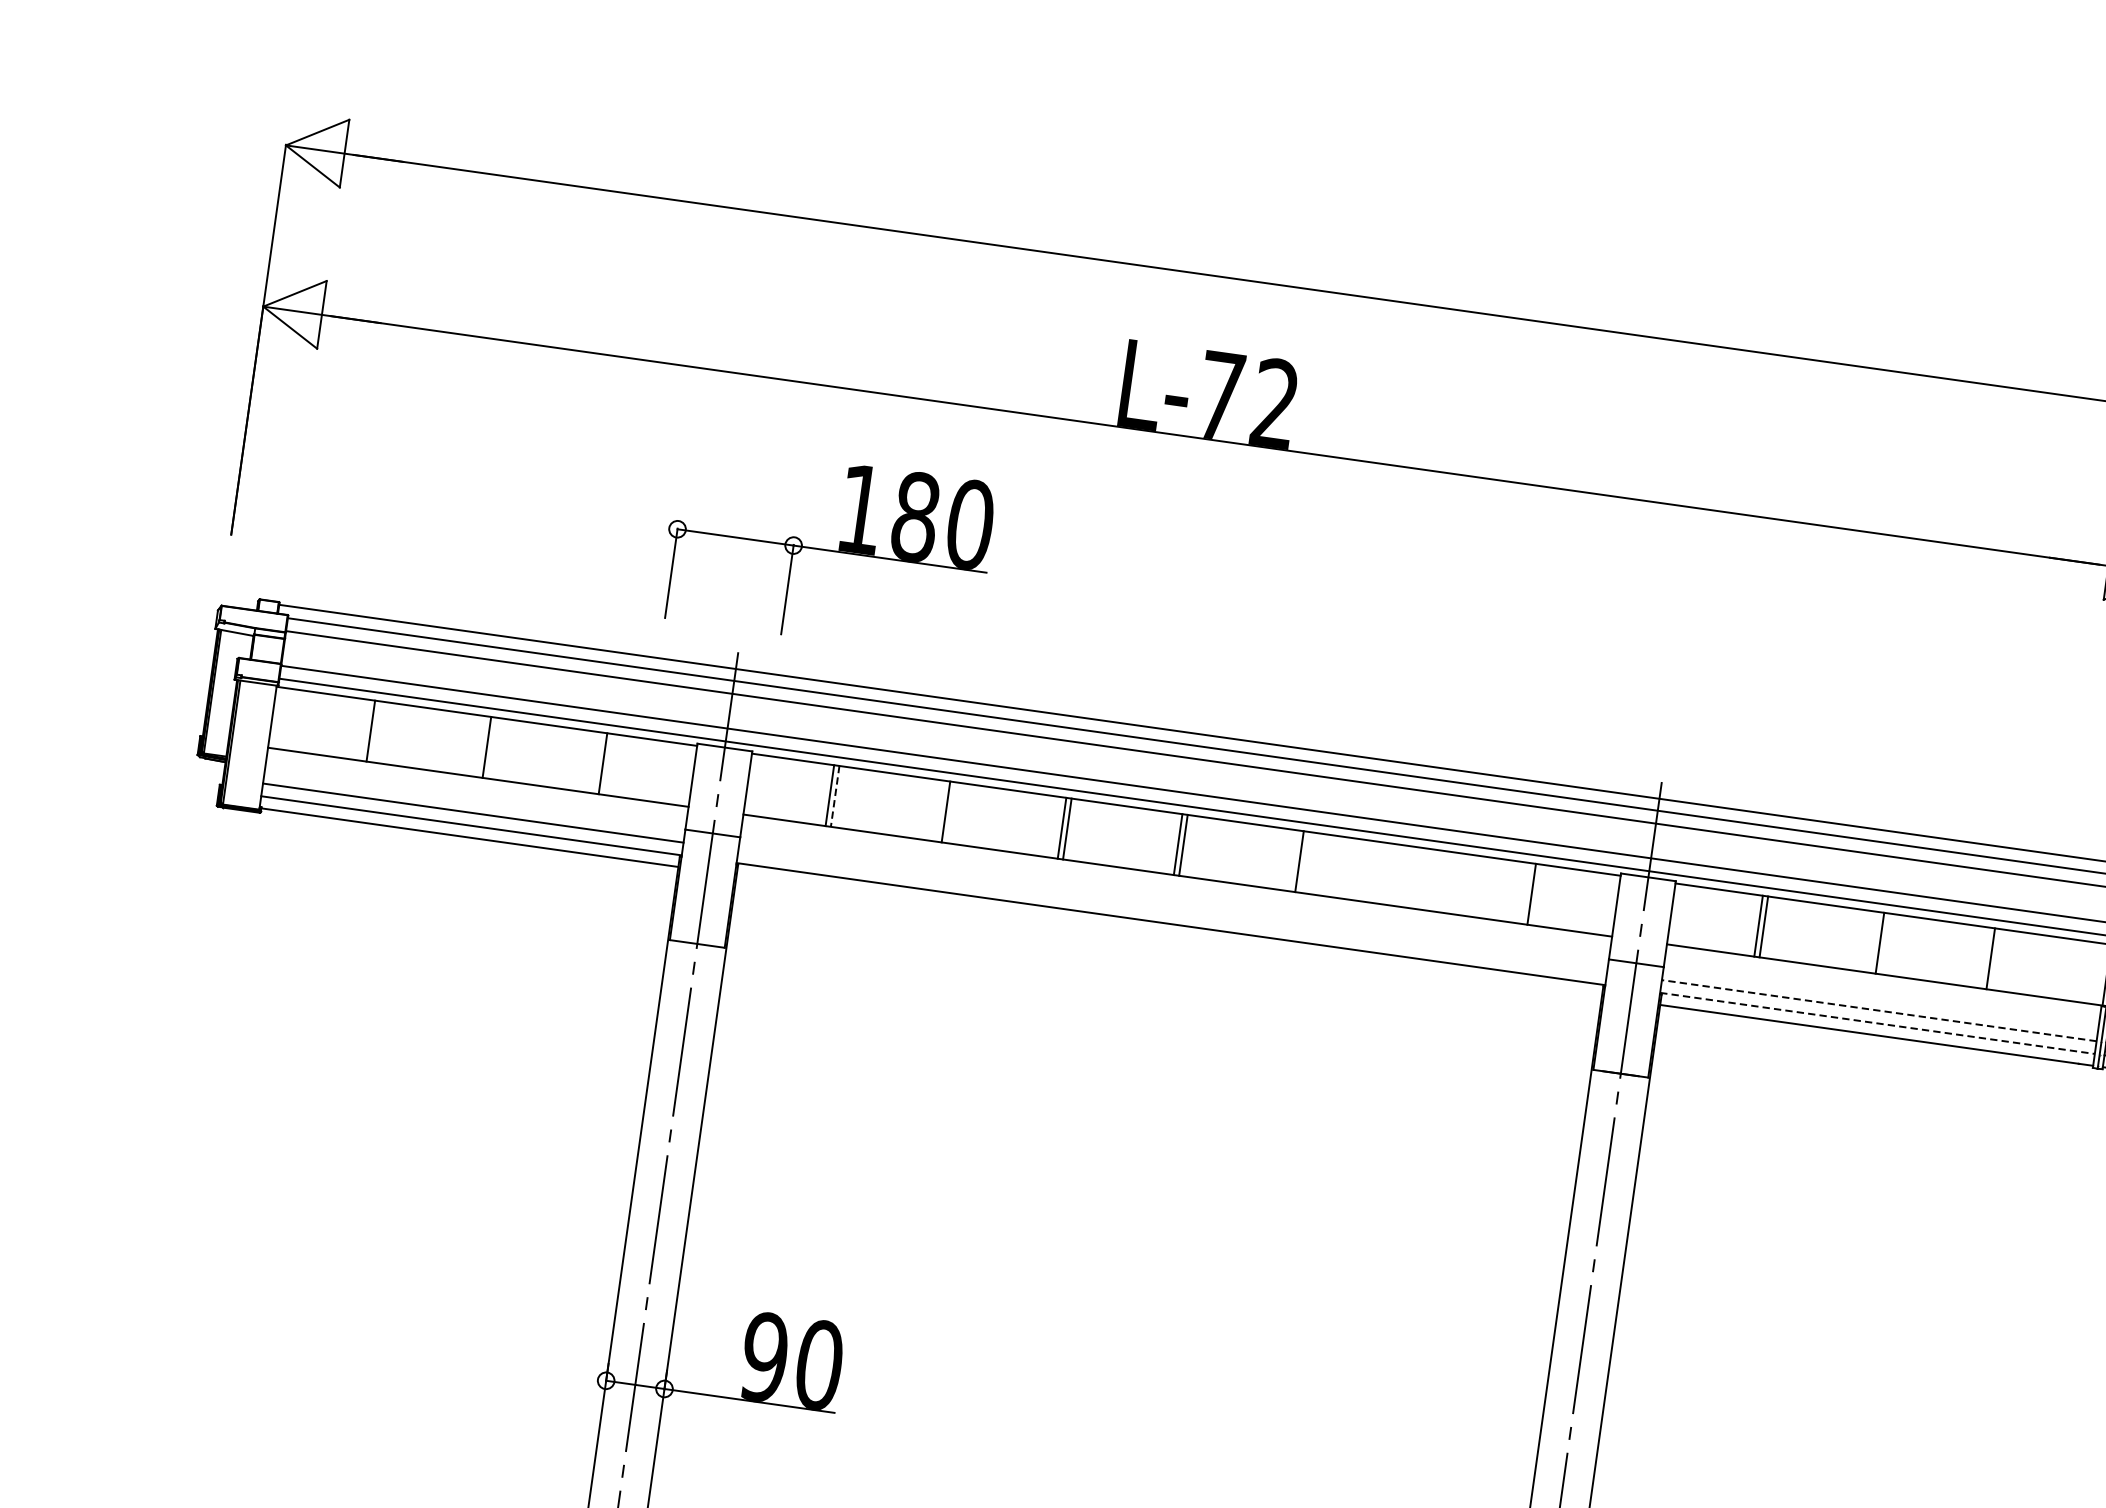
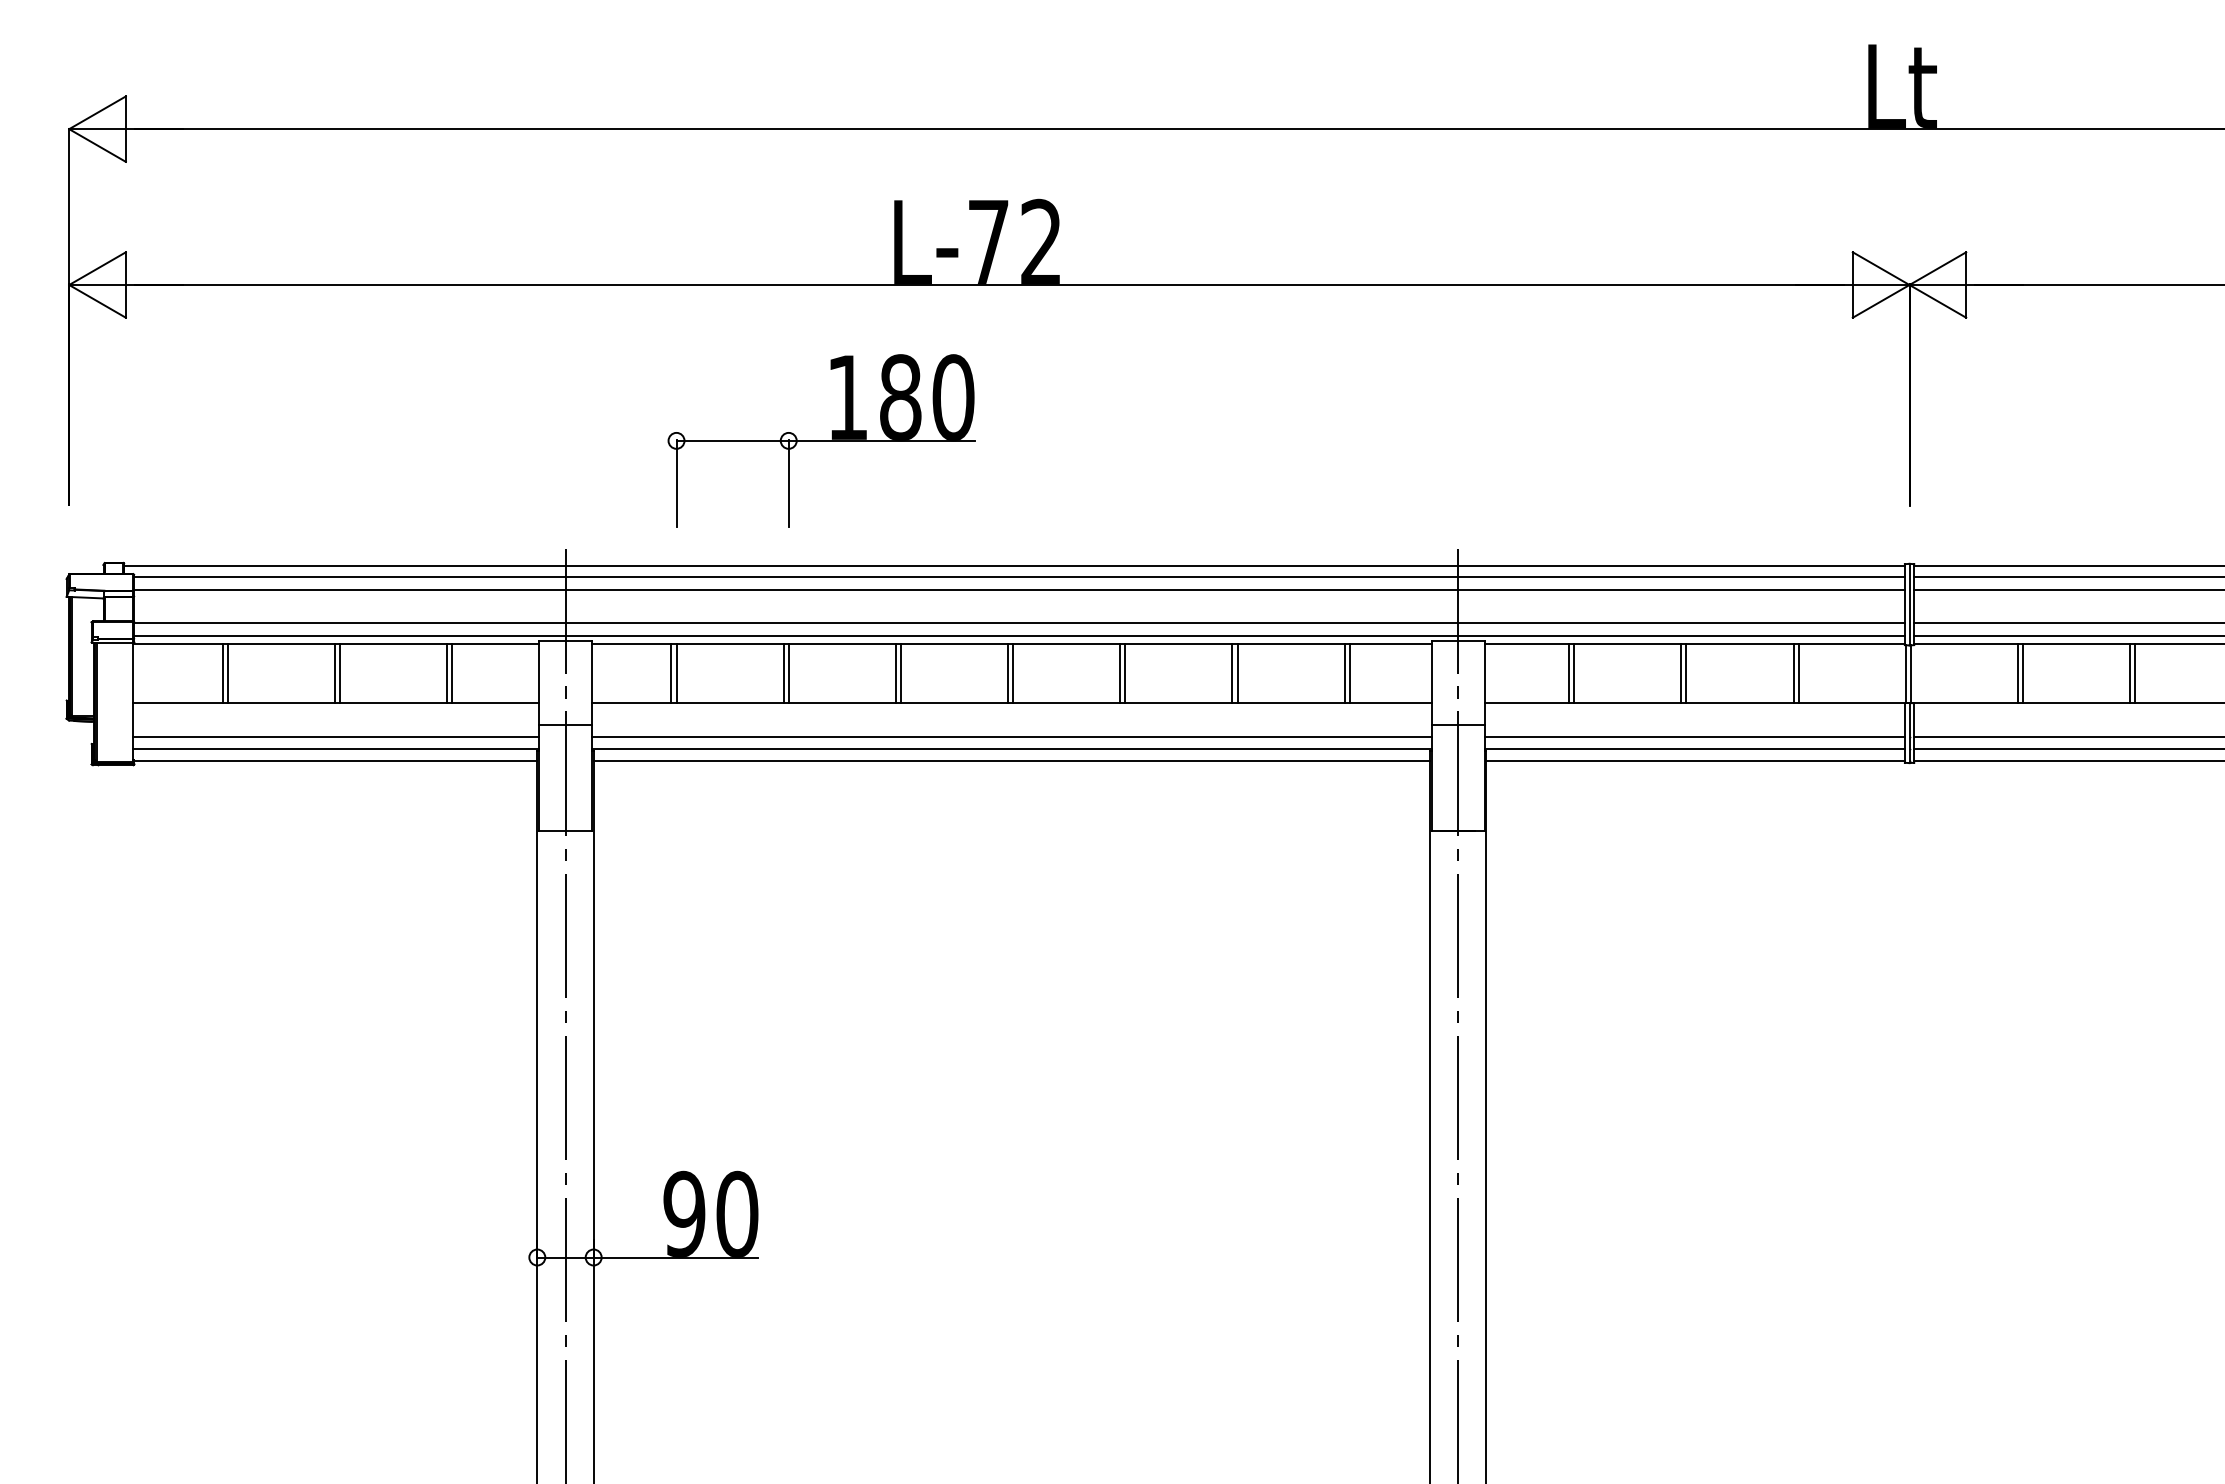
part: (827, 549) -> (821, 440), moved
line: (365, 729) -> (222, 672), added
line: (481, 746) -> (334, 672), added
line: (598, 762) -> (447, 672), added
line: (835, 796) -> (676, 673), dashed -> solid
line: (951, 812) -> (788, 672), added
line: (1294, 860) -> (1120, 672), added
line: (1410, 876) -> (1232, 672), added
line: (1415, 877) -> (1237, 672), added
line: (1526, 892) -> (1344, 672), added
line: (1172, 911) -> (1011, 737), added
line: (1168, 935) -> (1011, 760), added
line: (1874, 941) -> (1681, 672), added
line: (1995, 958) -> (1798, 672), added
line: (1878, 1011) -> (1694, 737), dashed -> solid
line: (1878, 1023) -> (1695, 749), dashed -> solid

